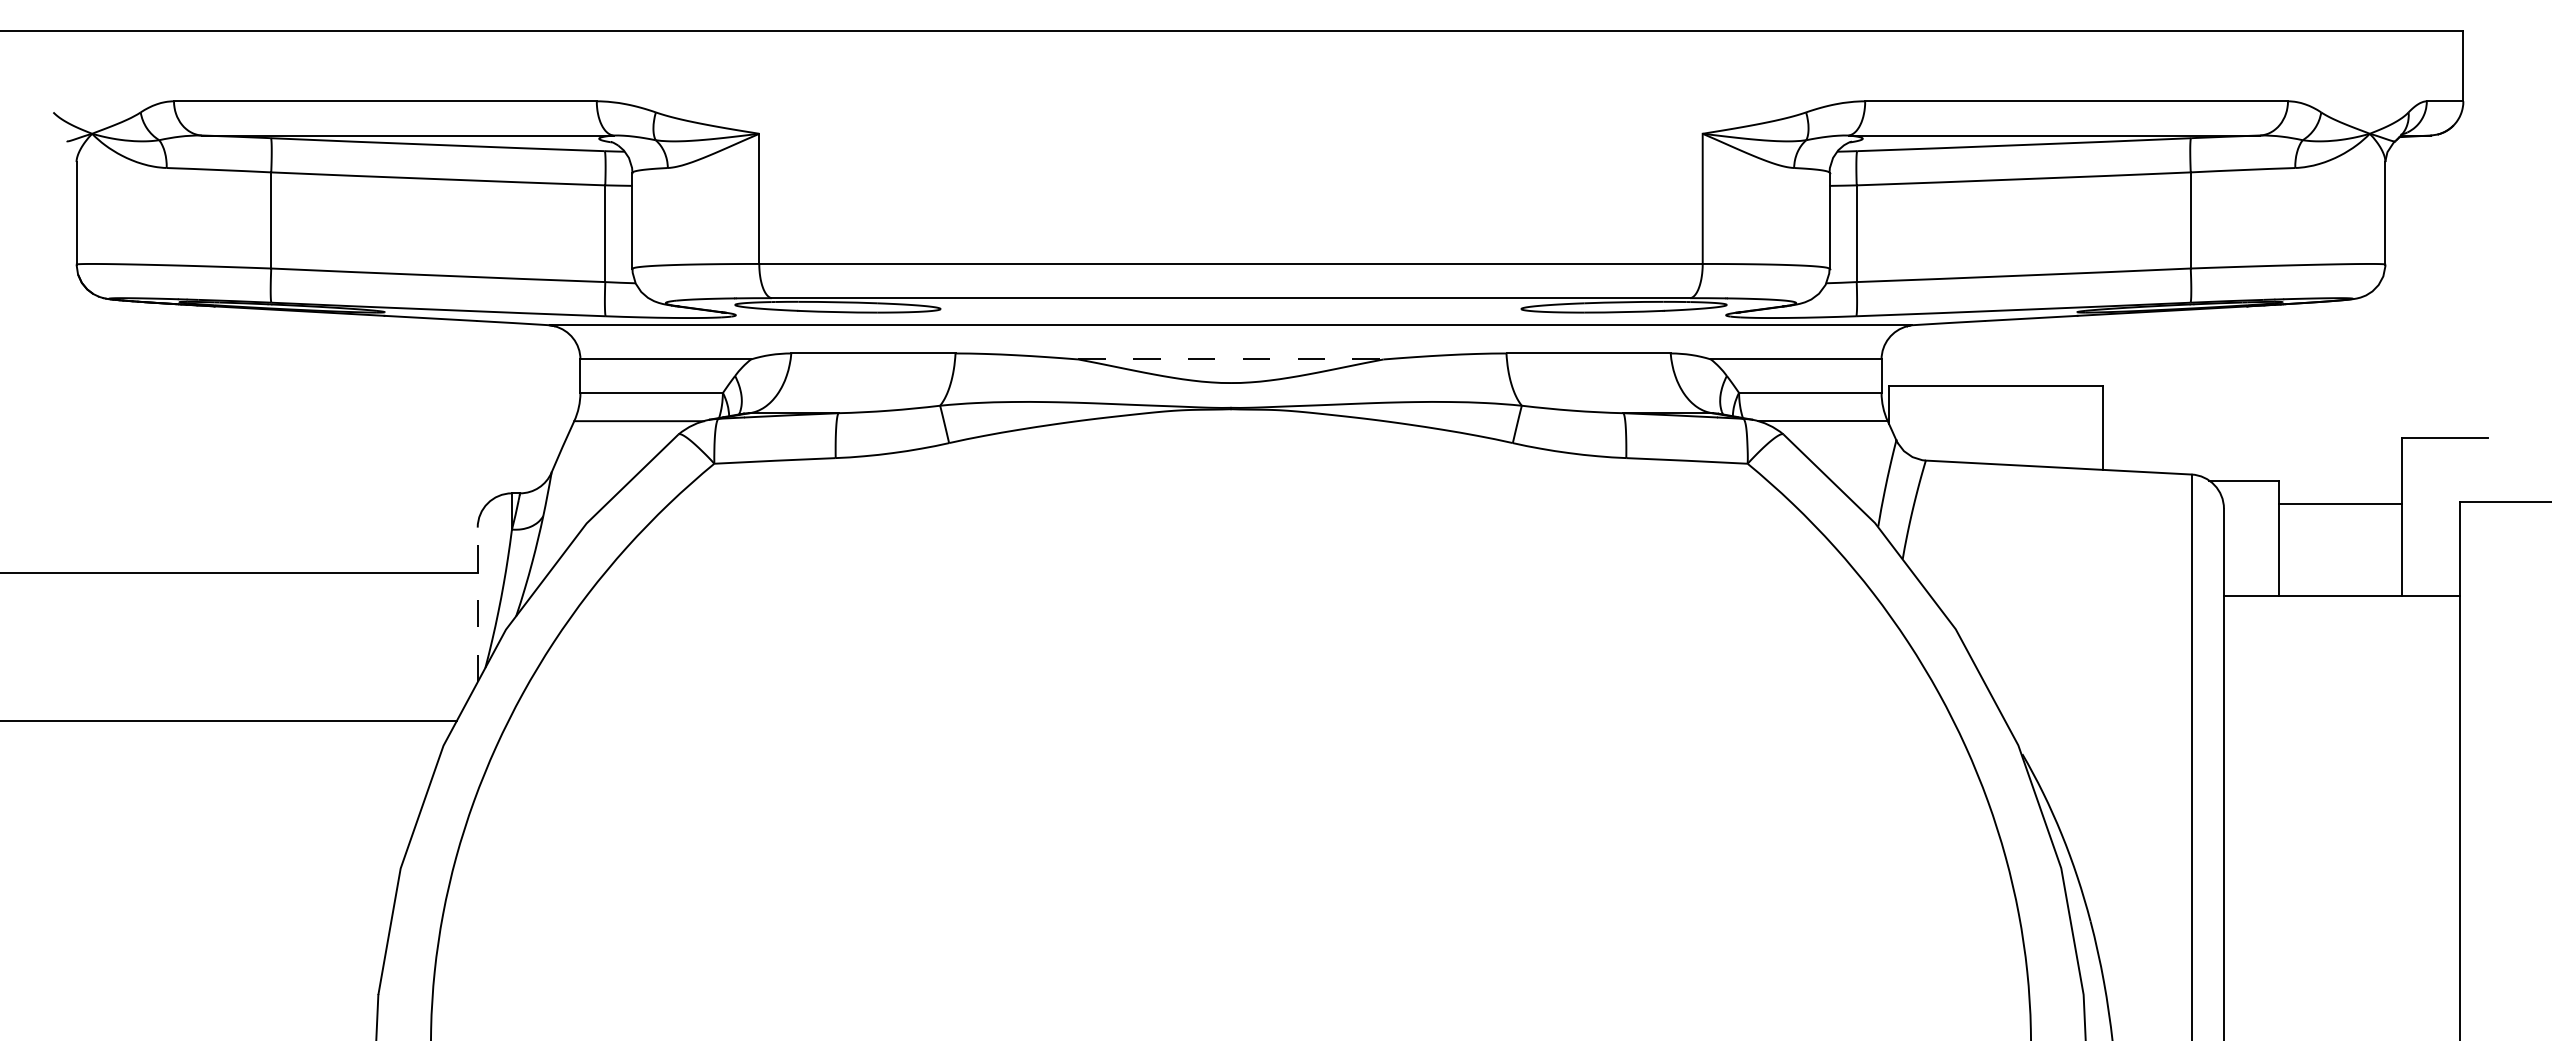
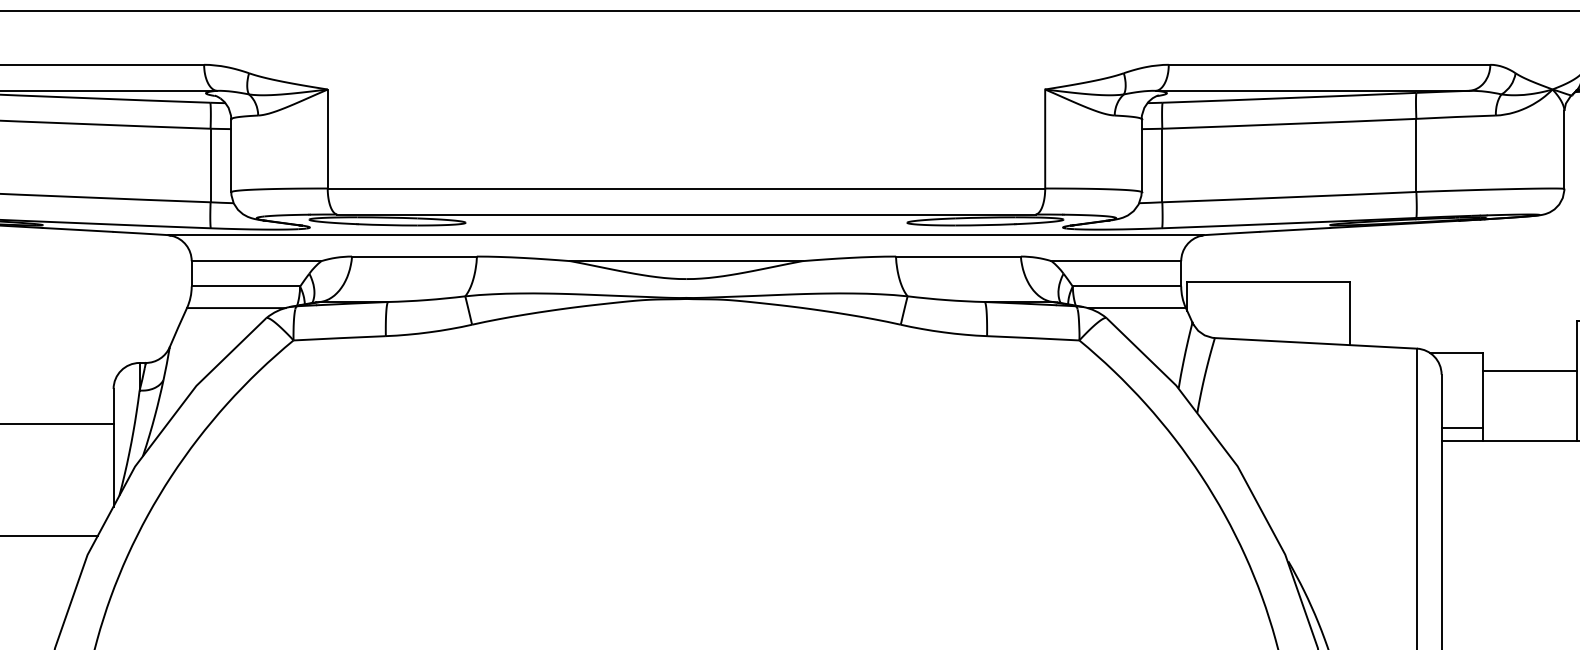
line: (1231, 359) -> (686, 261), dashed -> solid
line: (2250, 578) -> (1461, 427), added
line: (477, 604) -> (113, 447), dashed -> solid

